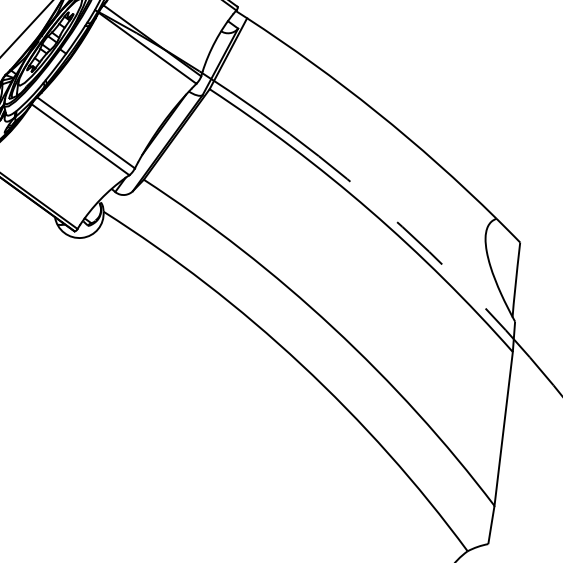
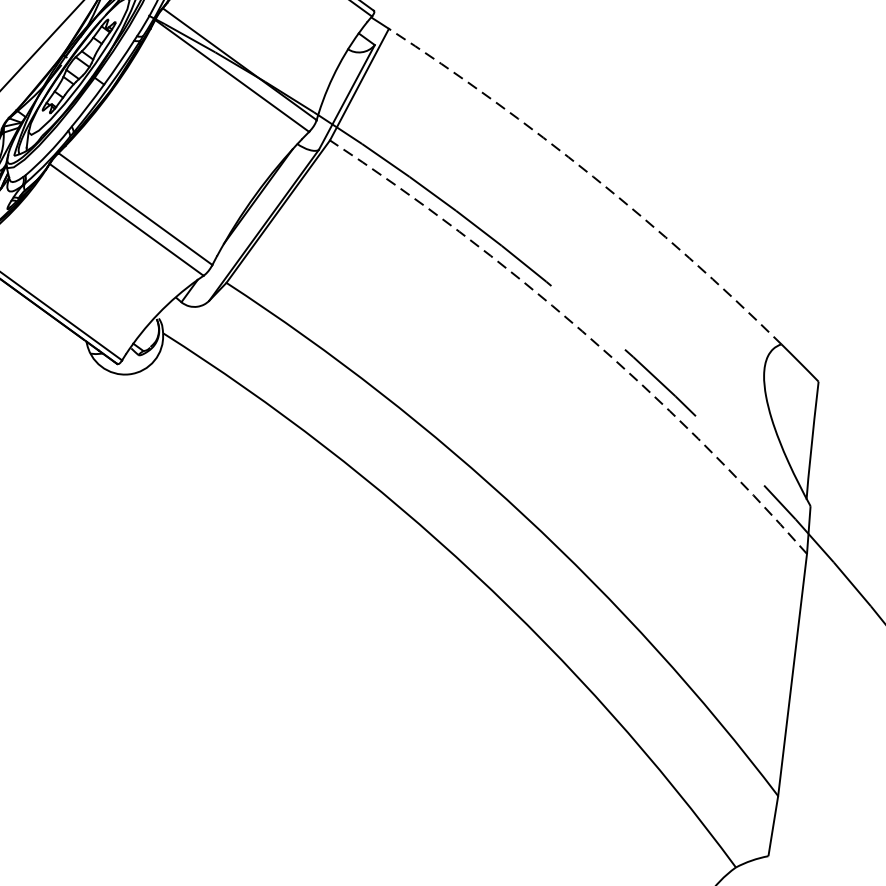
arc: (376, 112) -> (592, 177), solid -> dashed
arc: (370, 210) -> (583, 331), solid -> dashed

